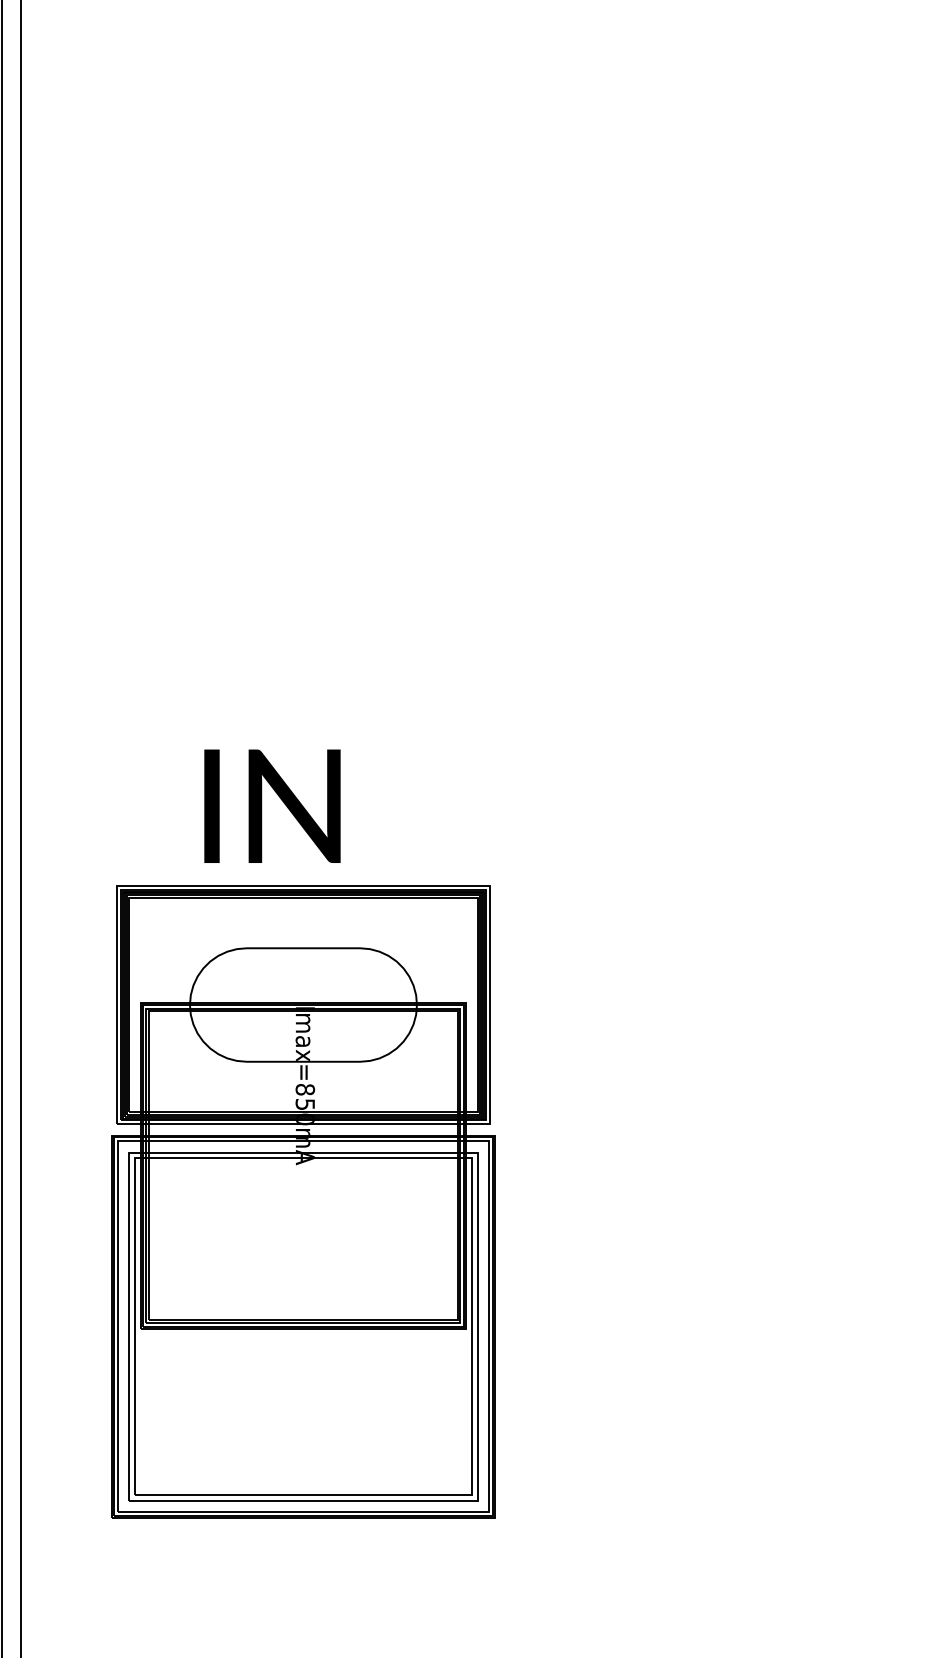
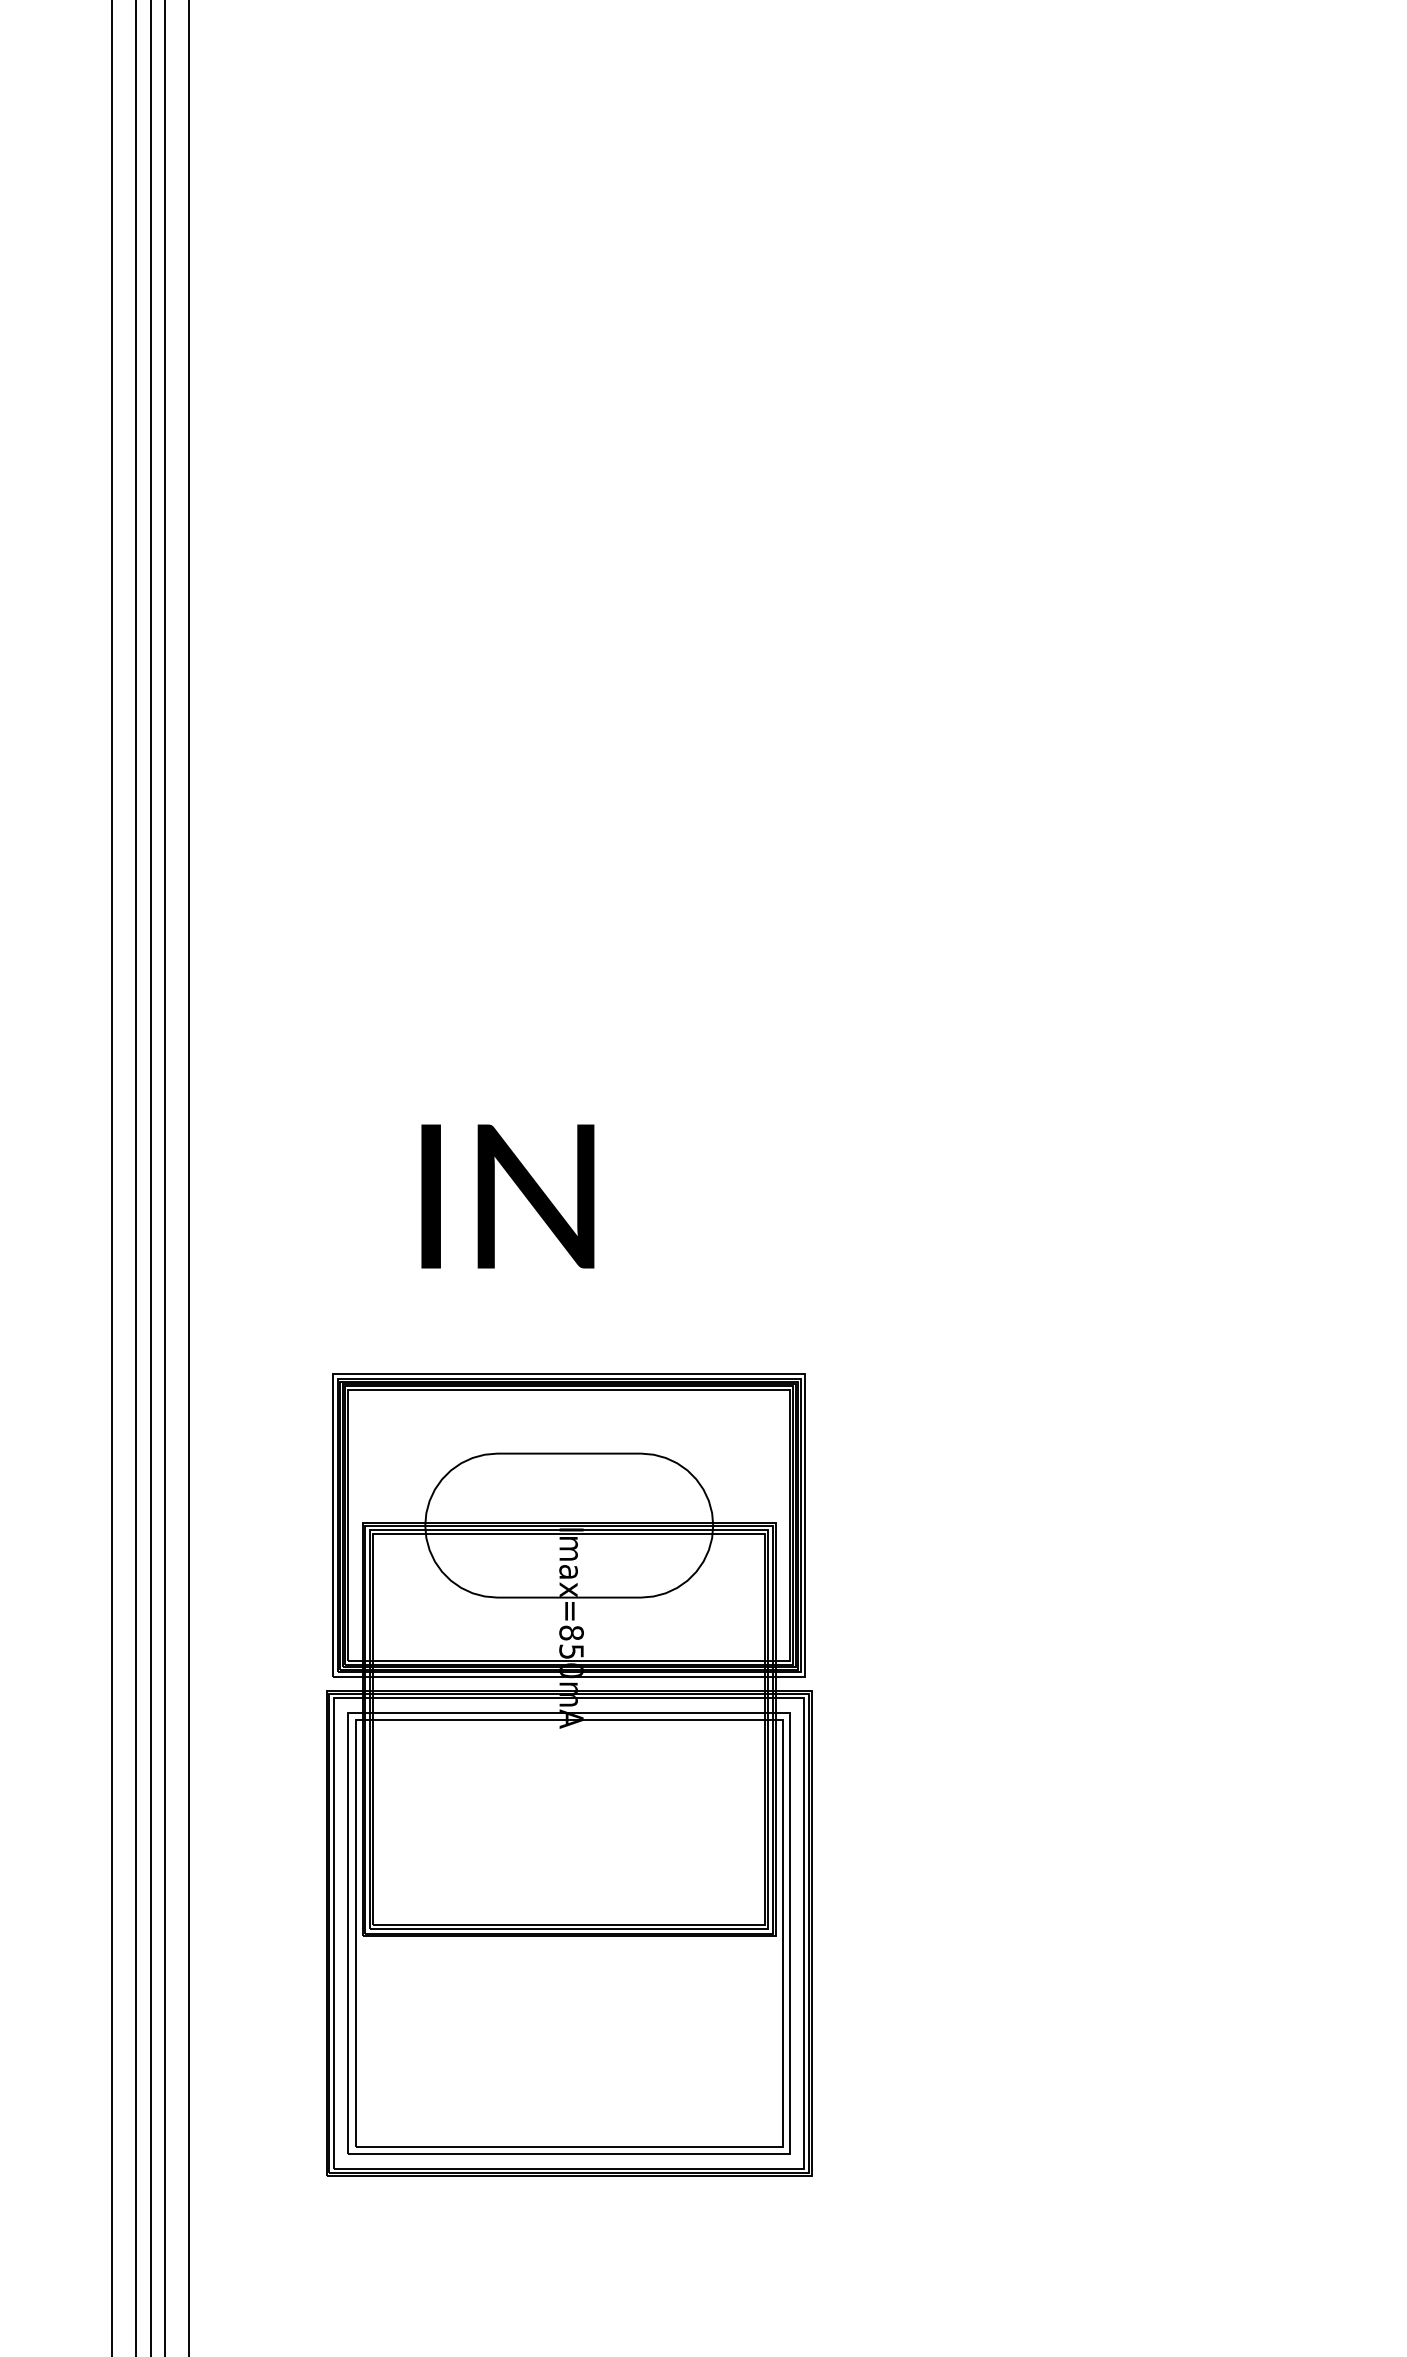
part: (303, 1201) -> (569, 1774), moved

